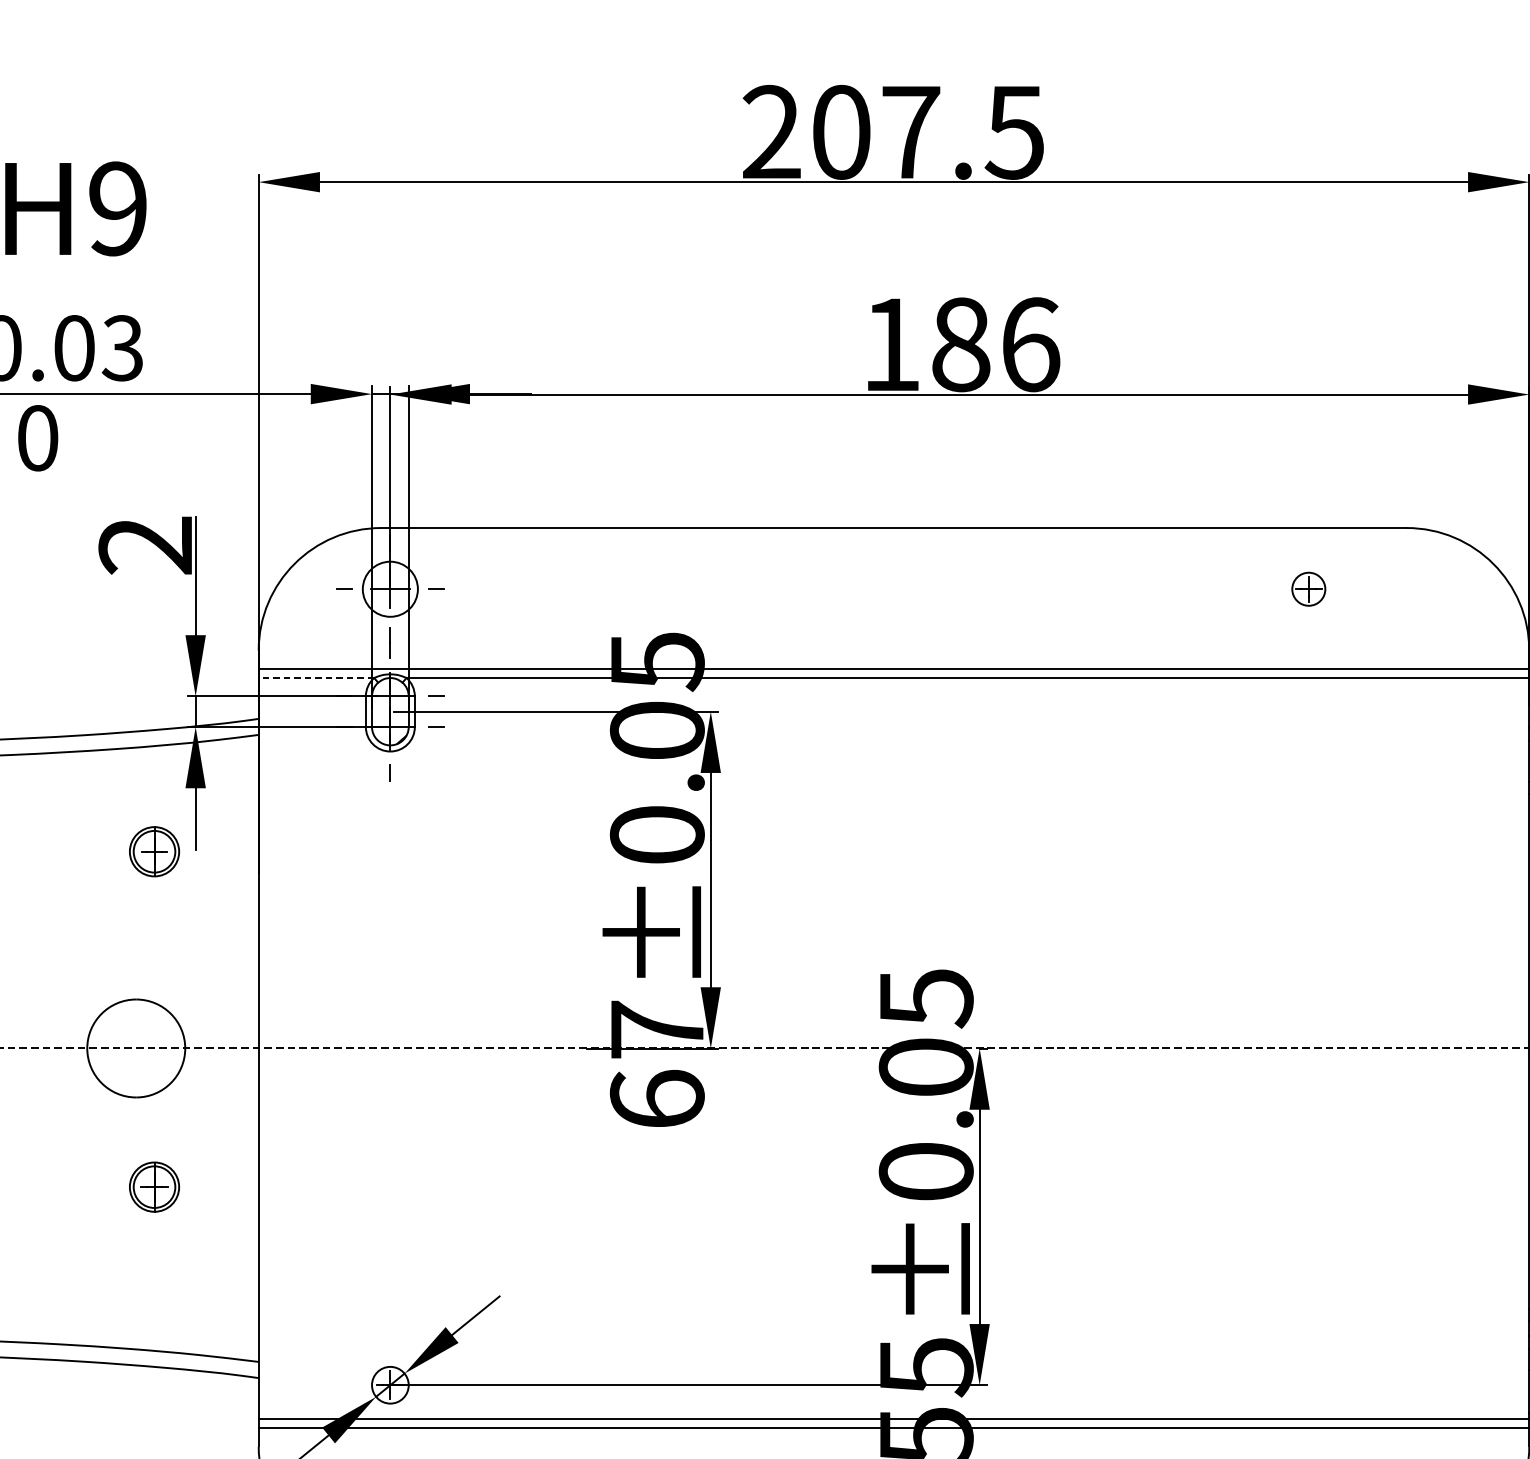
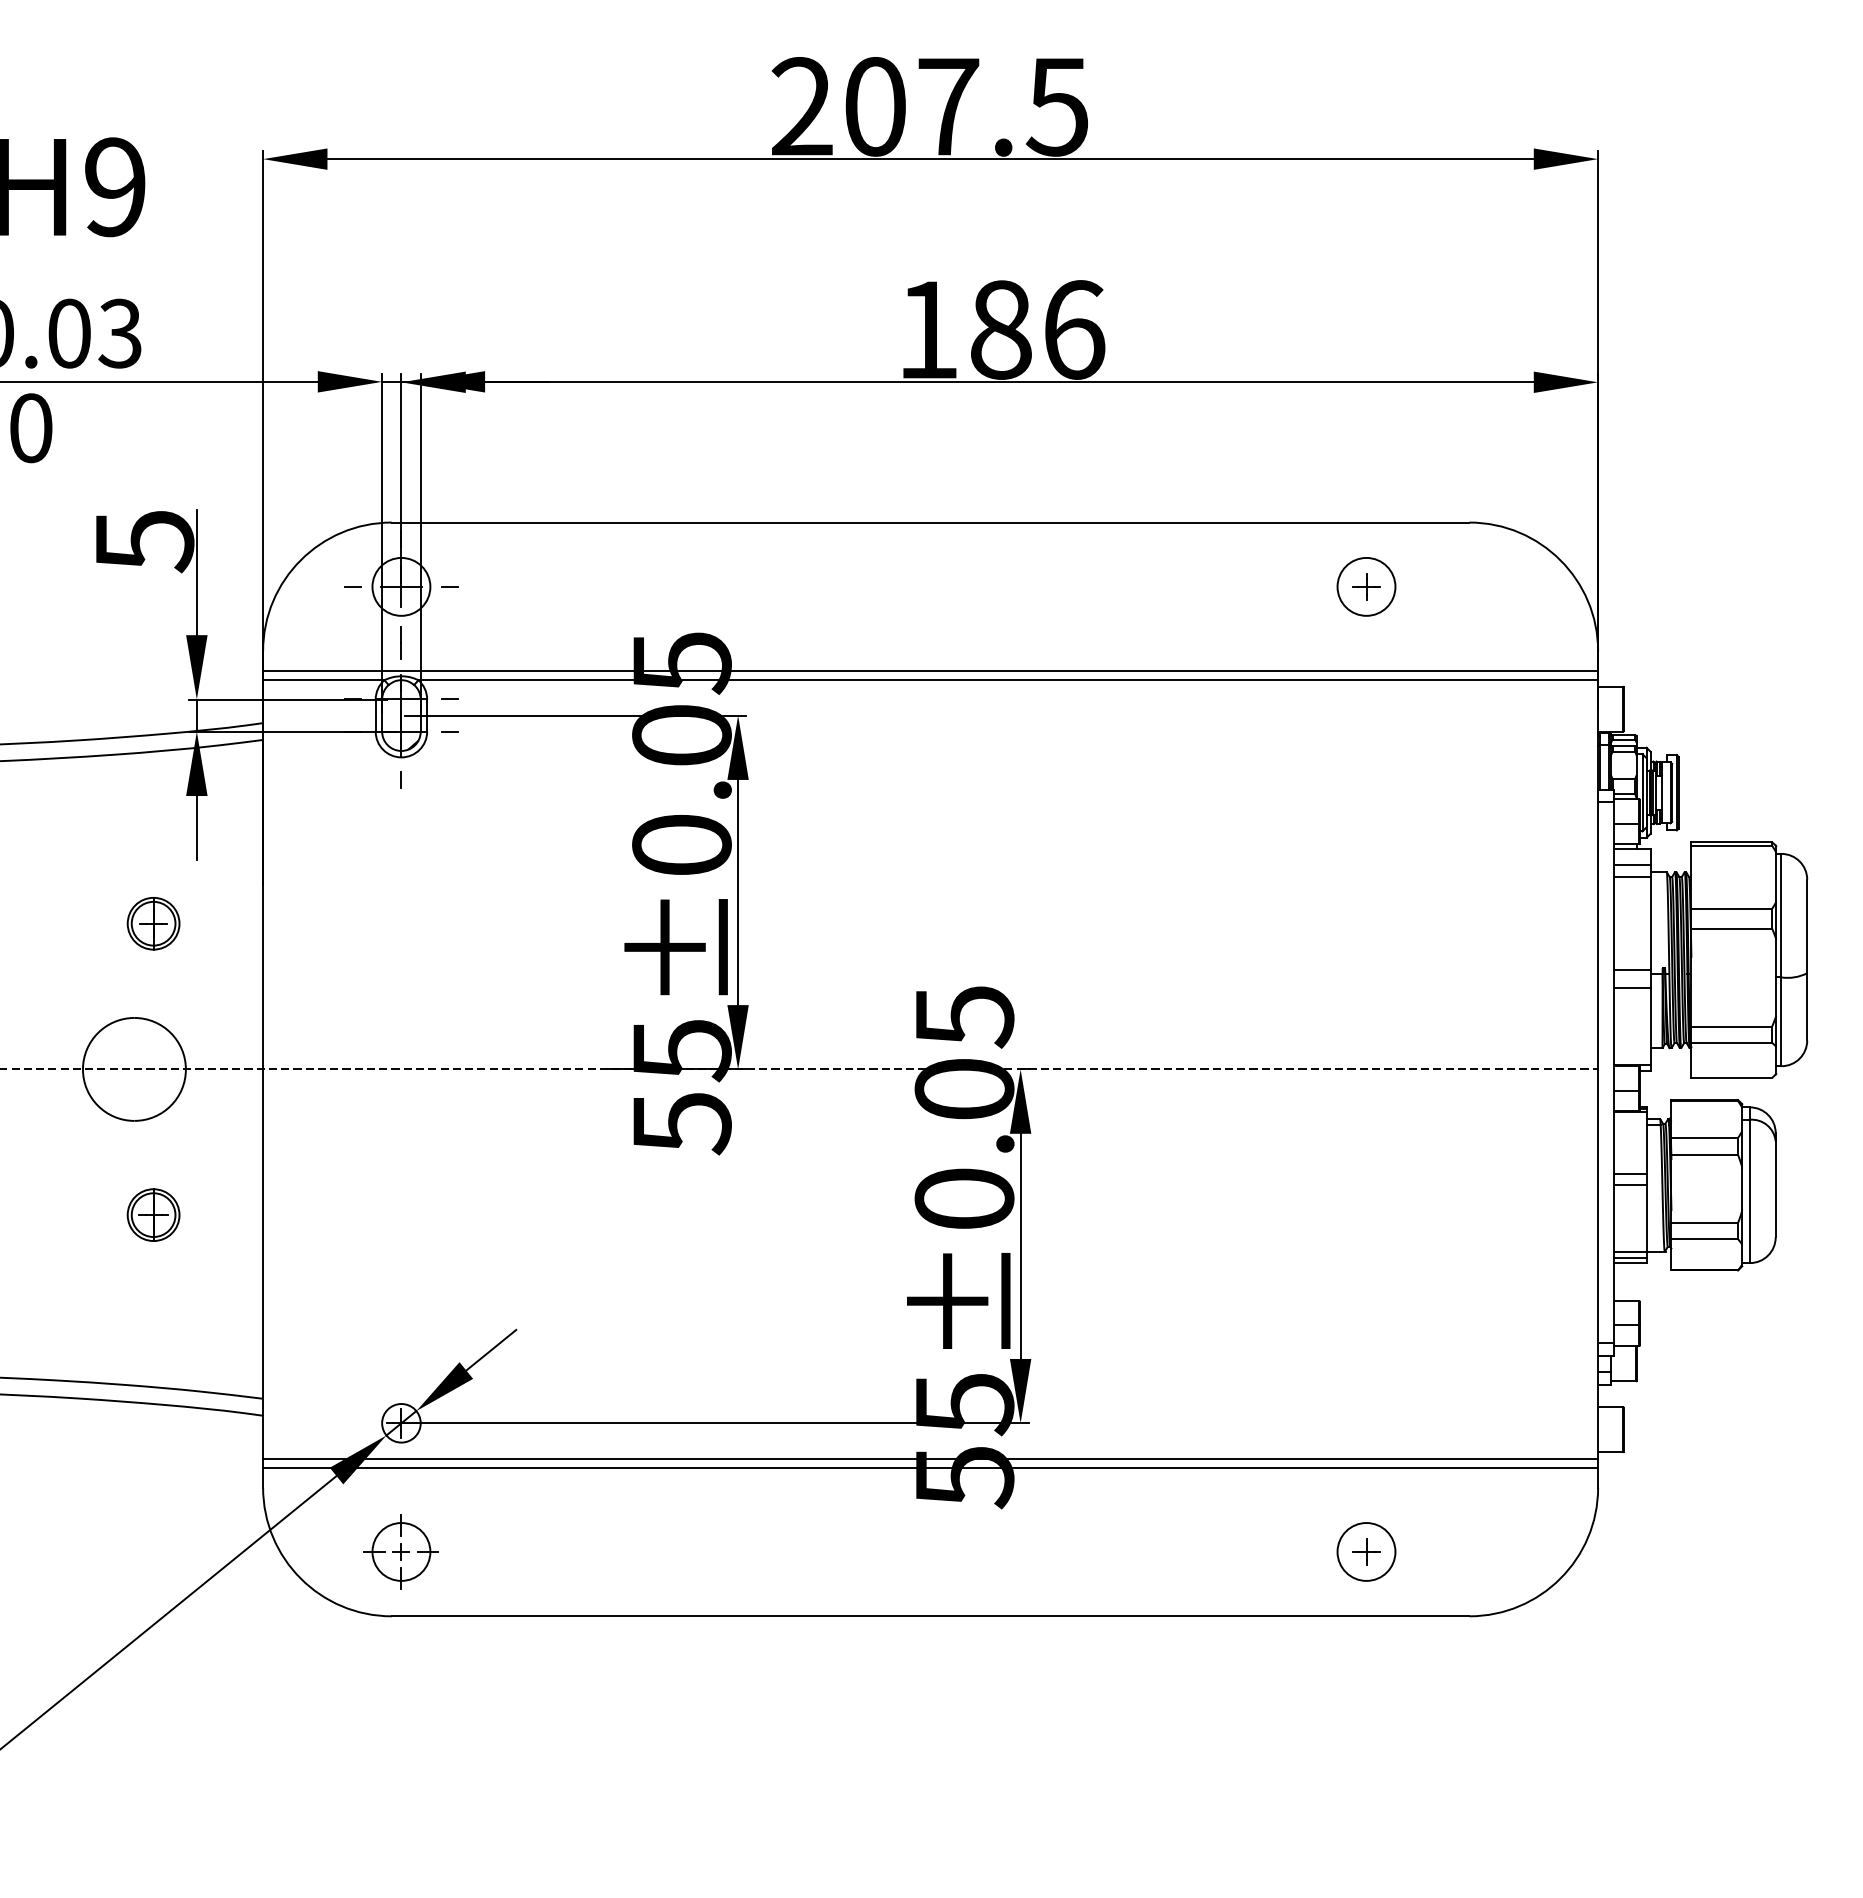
text: (145, 546) -> (144, 541), 2 -> 5
circle: (1308, 588) -> (1366, 586), size x1.67
line: (316, 678) -> (323, 680), dashed -> solid
part: (154, 851) -> (153, 923), moved
text: (656, 1065) -> (681, 1087), 67±0.05 -> 55±0.05

